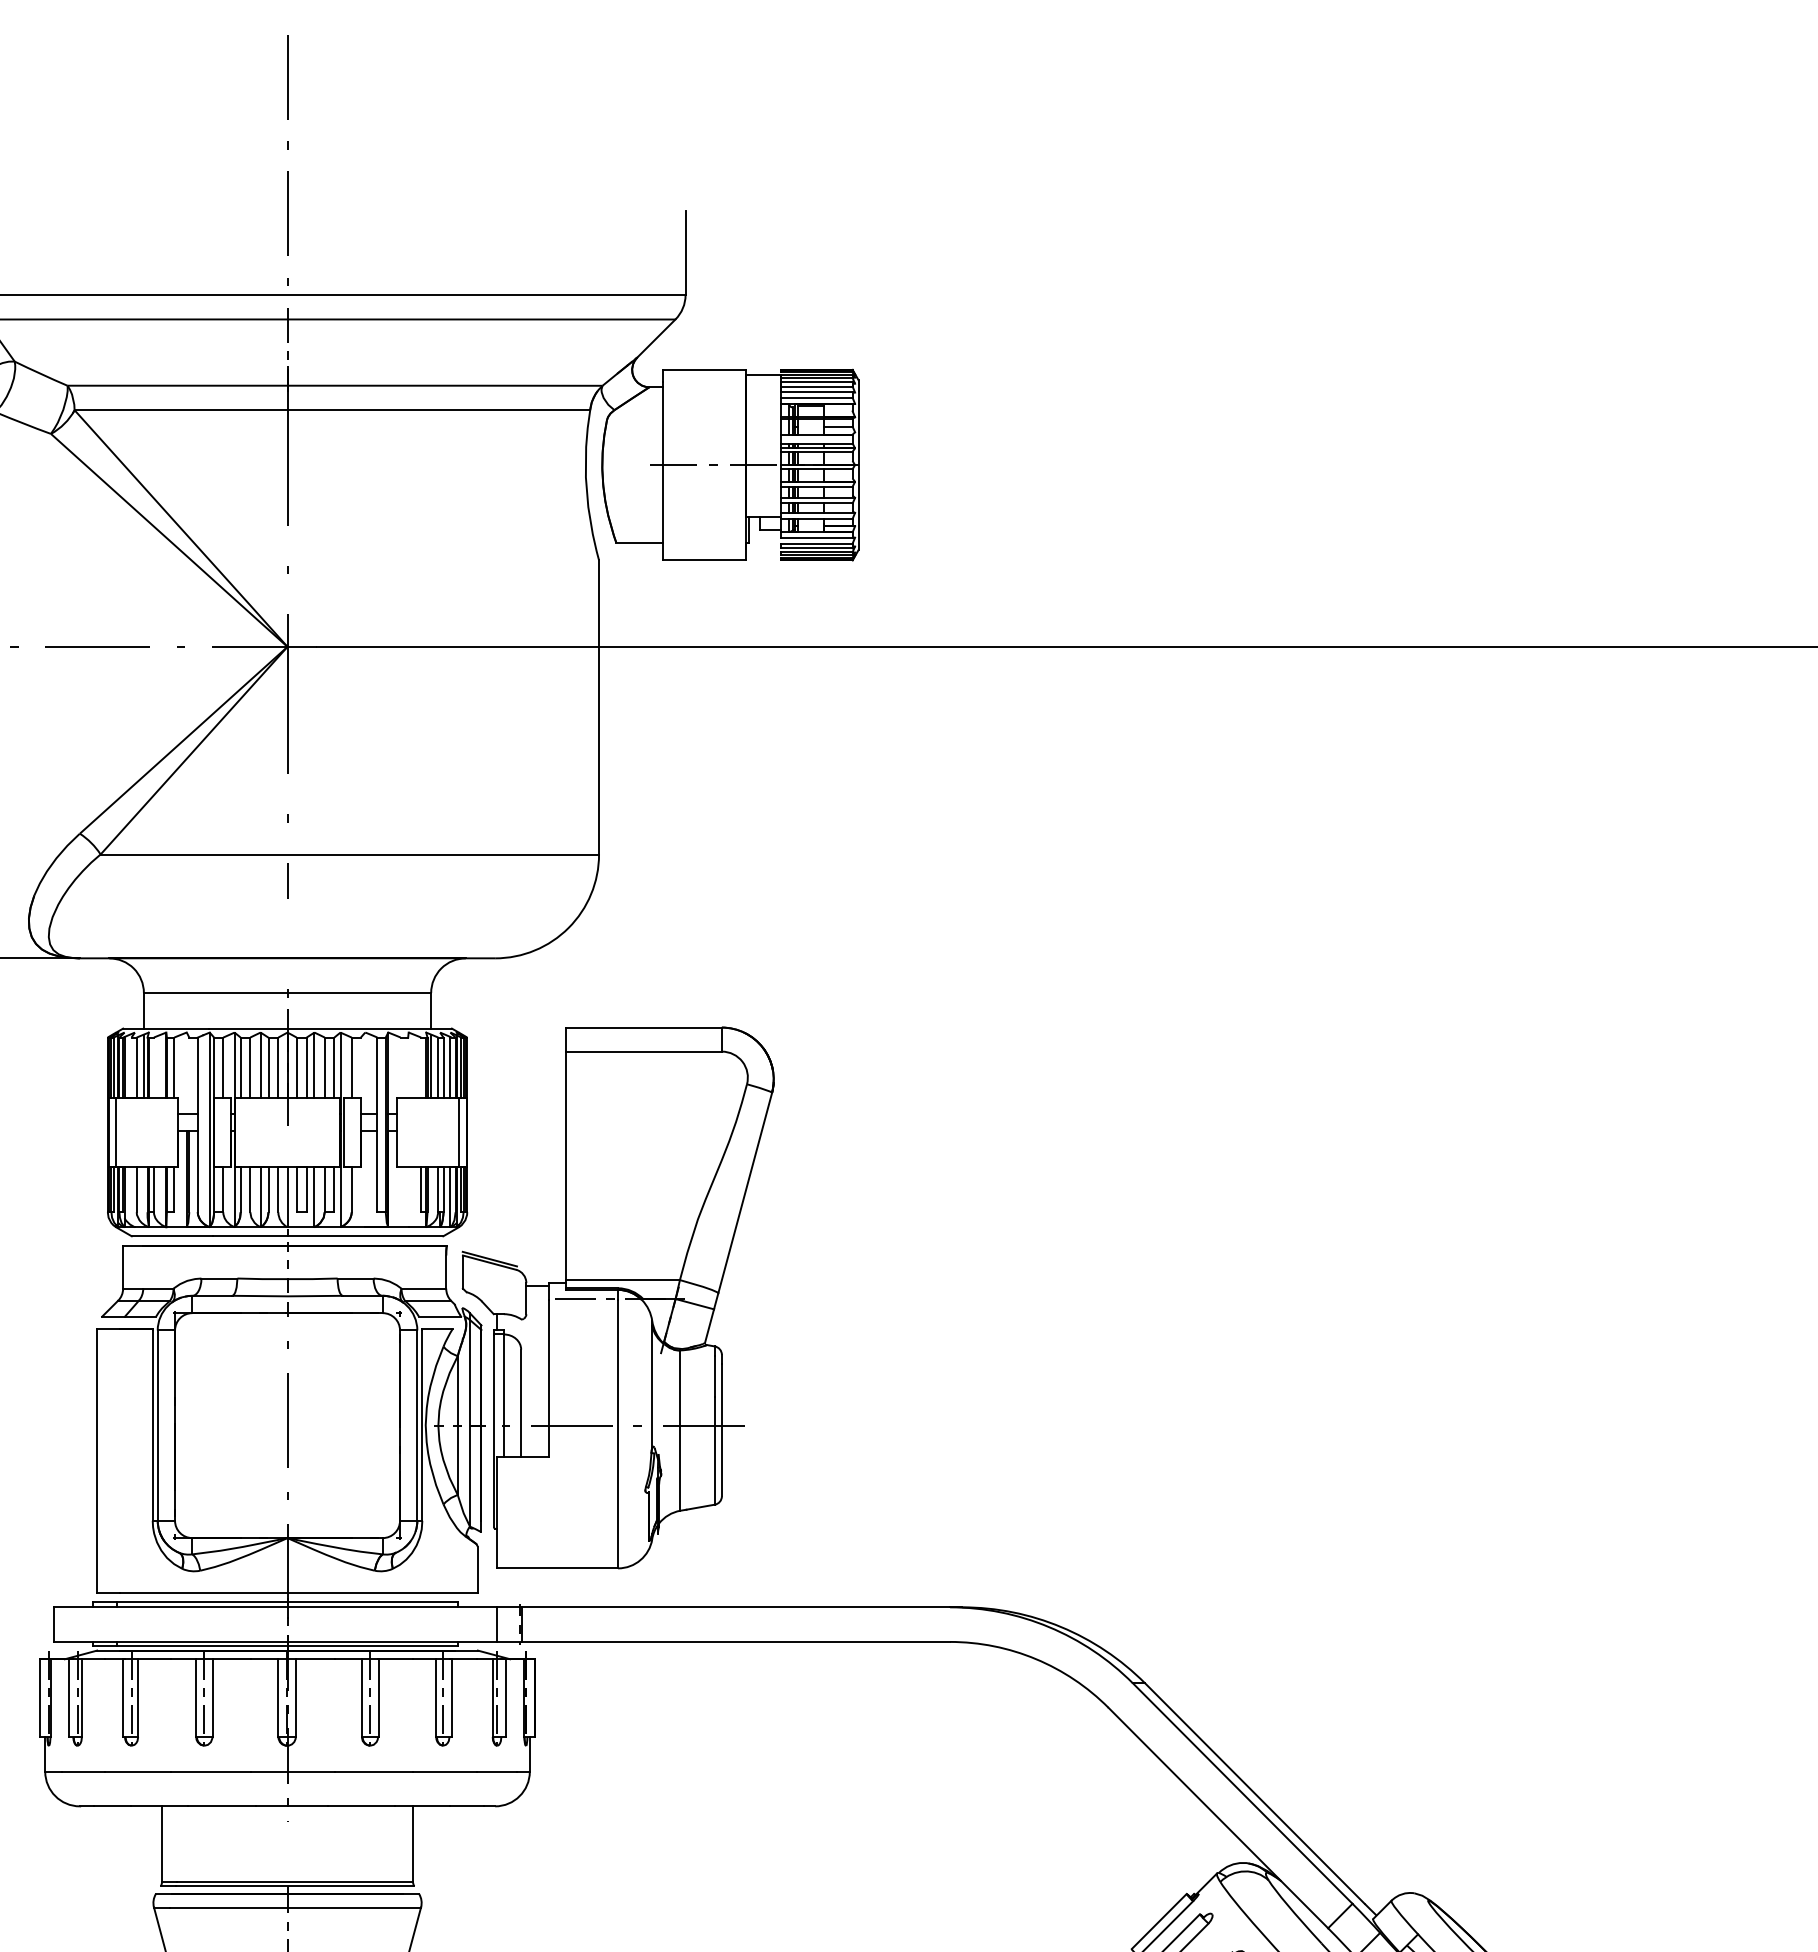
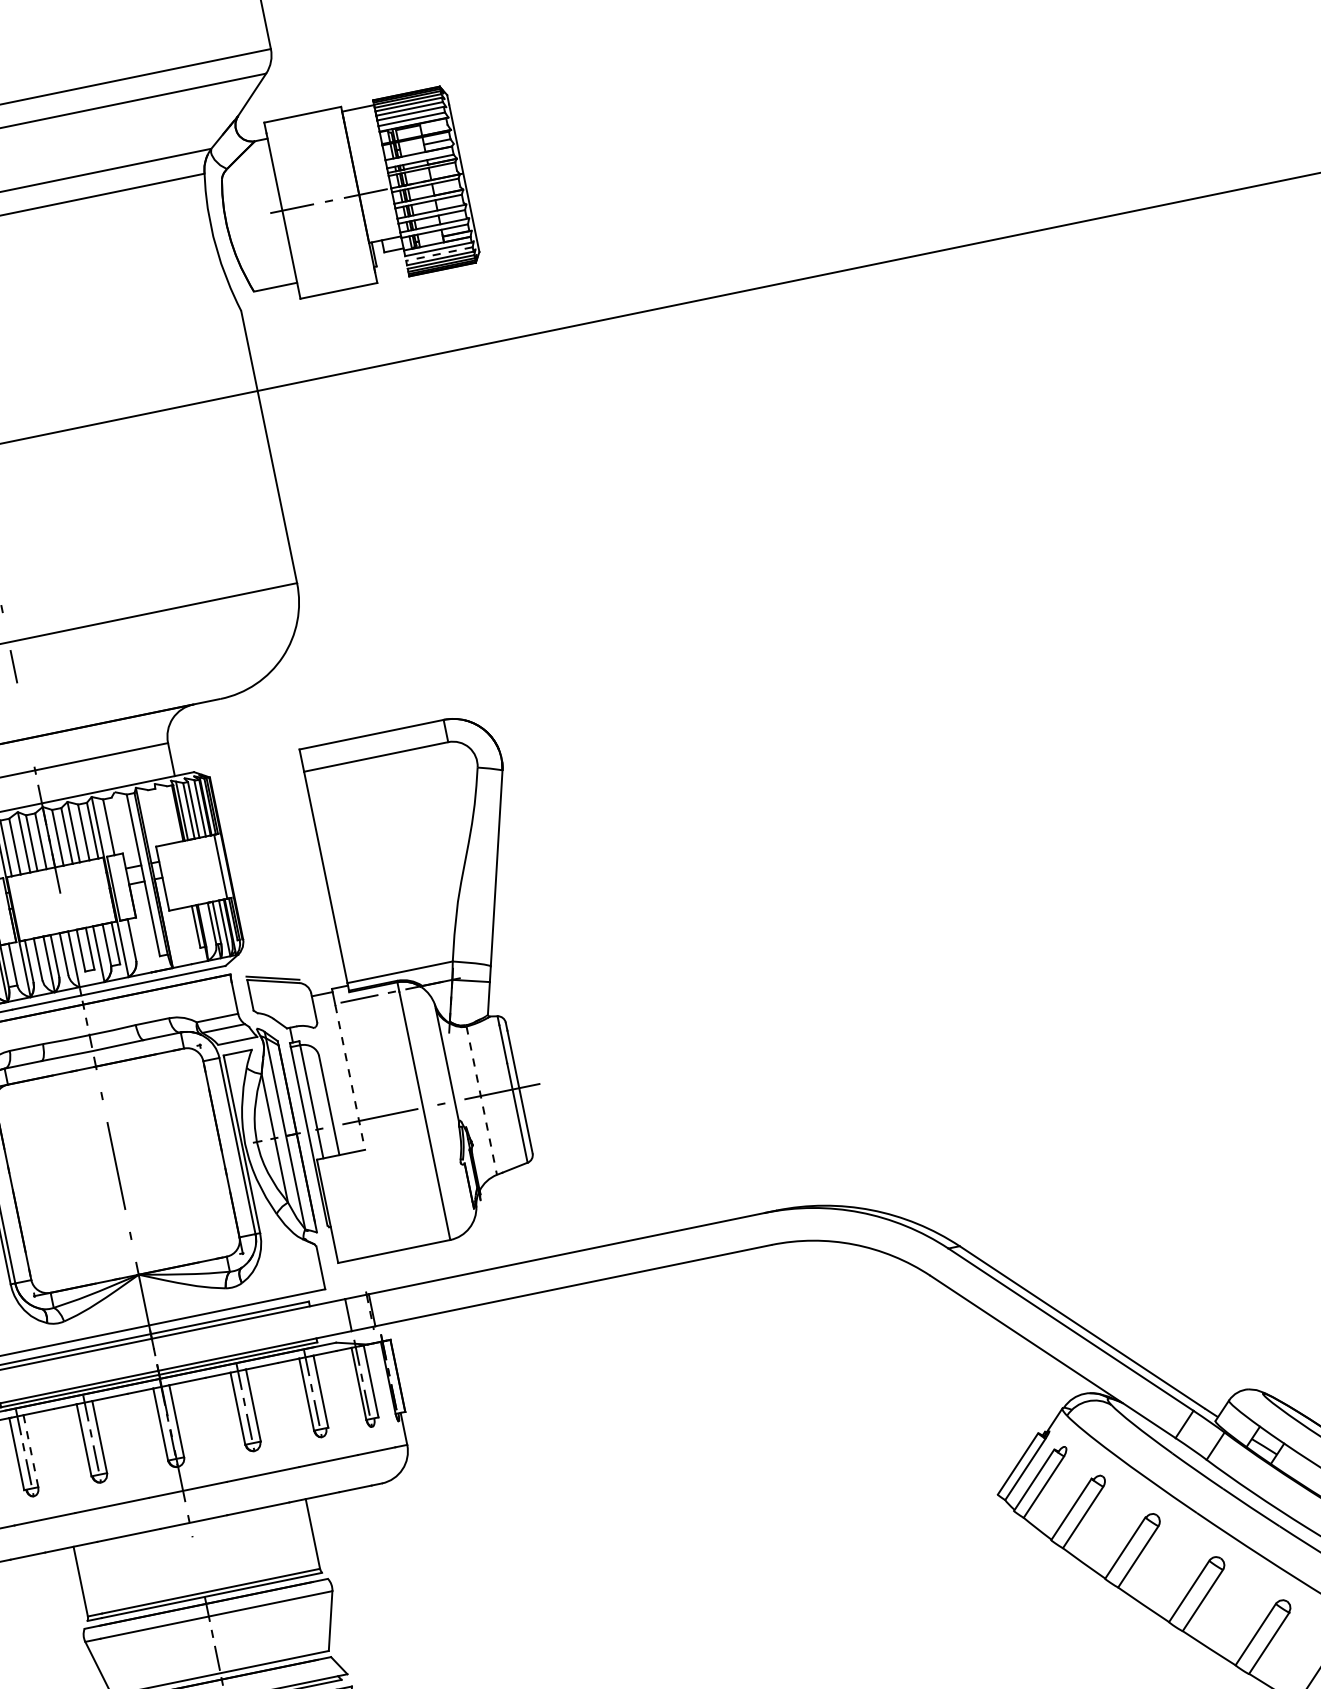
line: (816, 543) -> (439, 254), solid -> dashed
line: (548, 1379) -> (350, 1078), solid -> dashed
line: (680, 1431) -> (482, 1101), solid -> dashed
line: (138, 1698) -> (31, 1451), solid -> dashed

